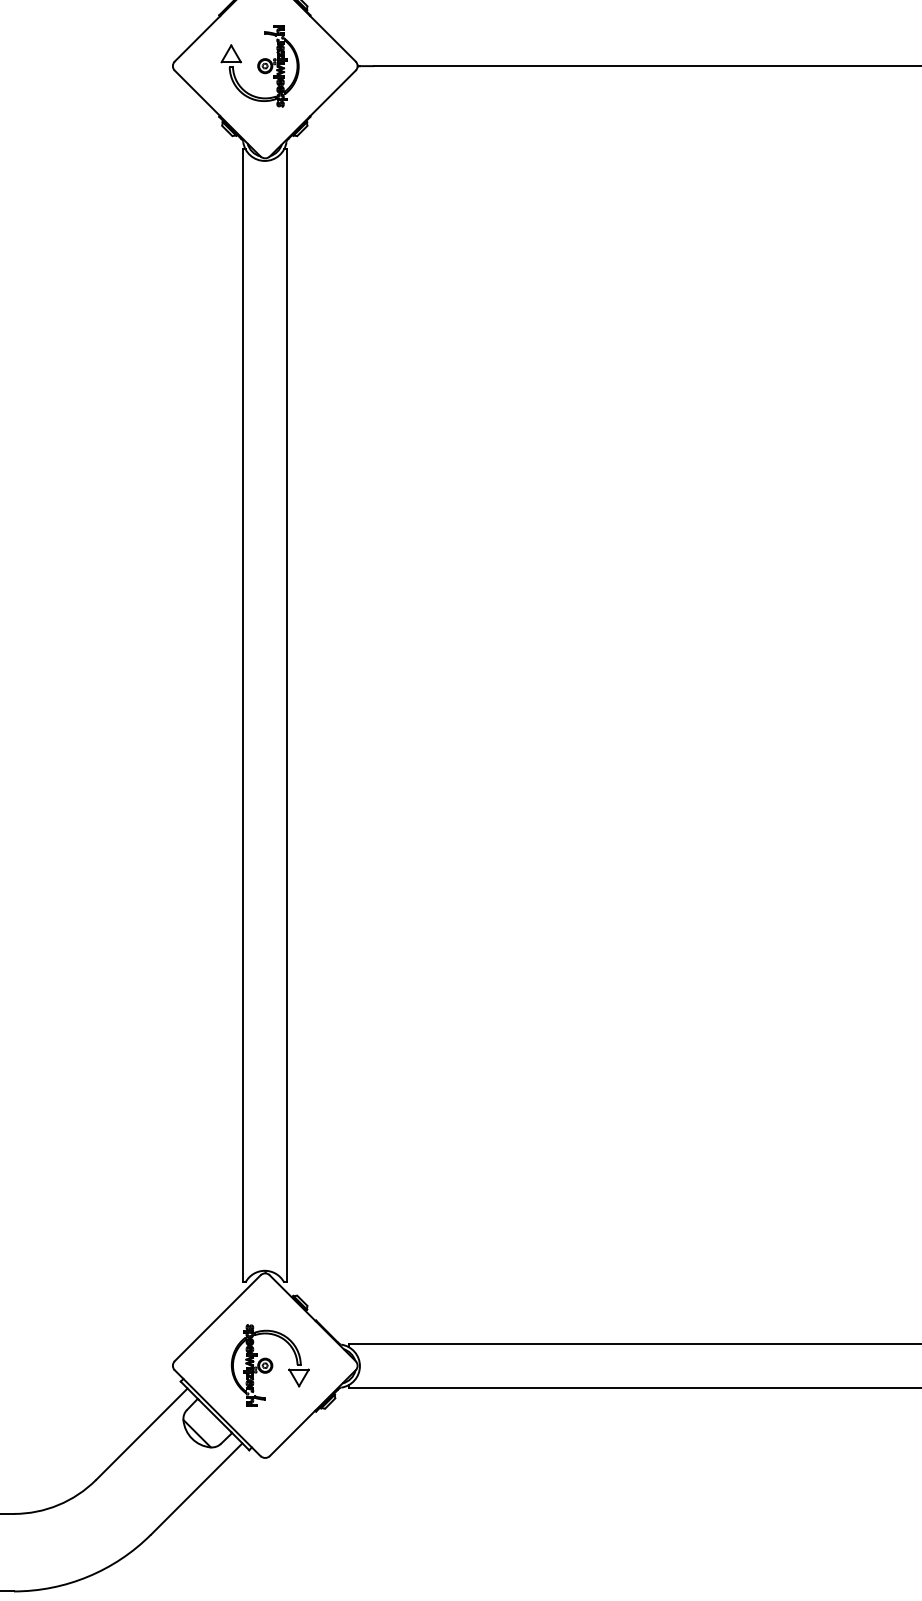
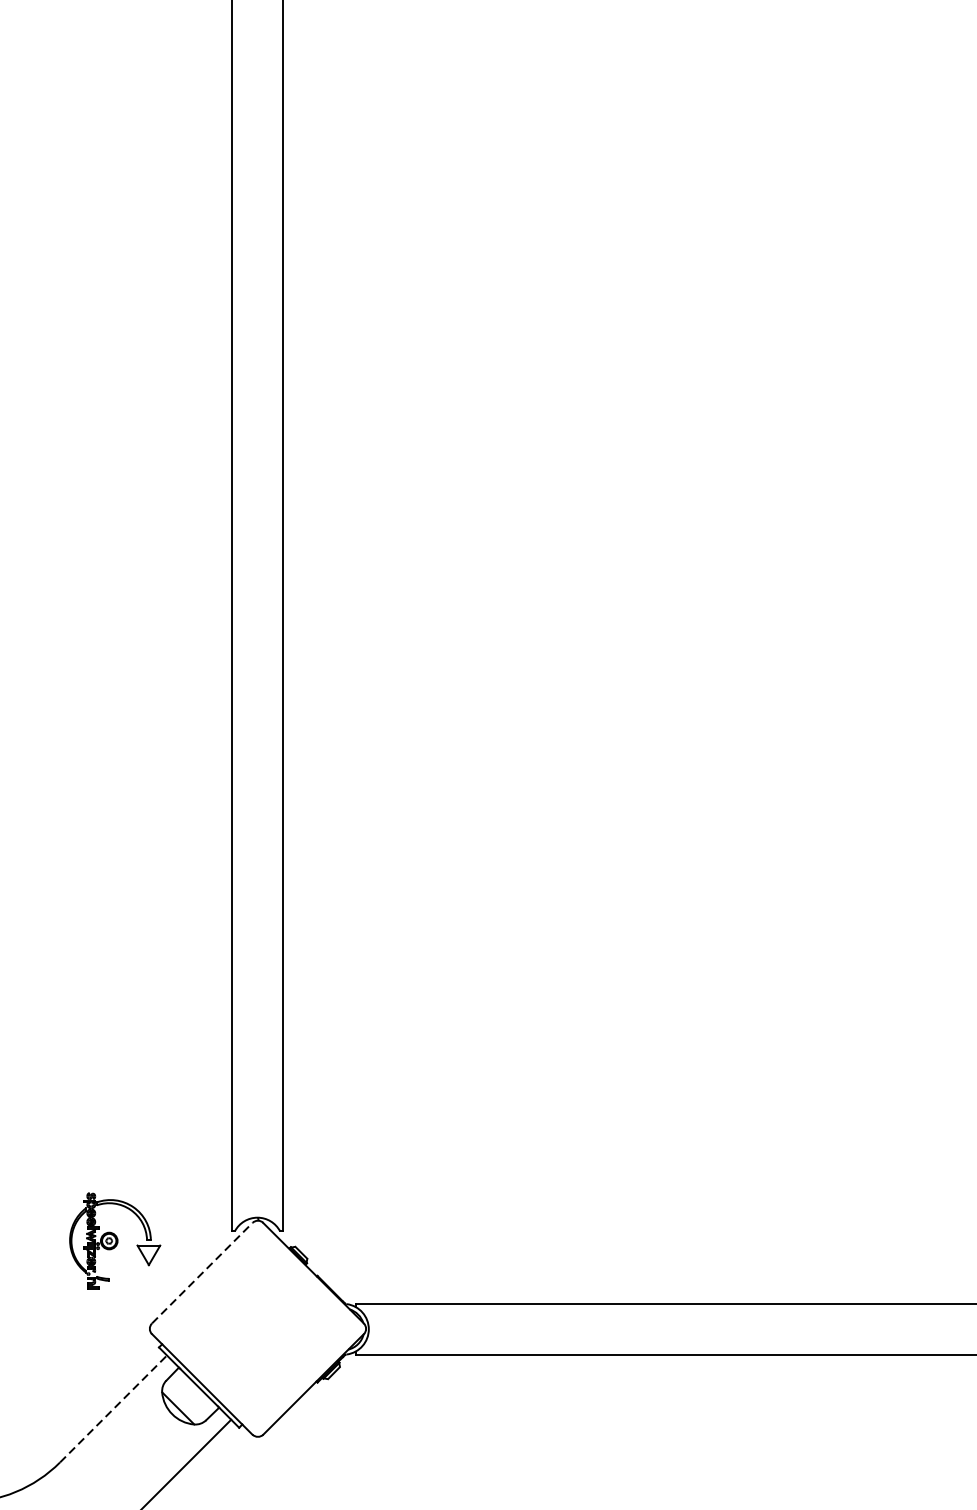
line: (217, 1318) -> (202, 1273), solid -> dashed
part: (269, 1365) -> (114, 1240), moved
line: (141, 1434) -> (113, 1409), solid -> dashed

